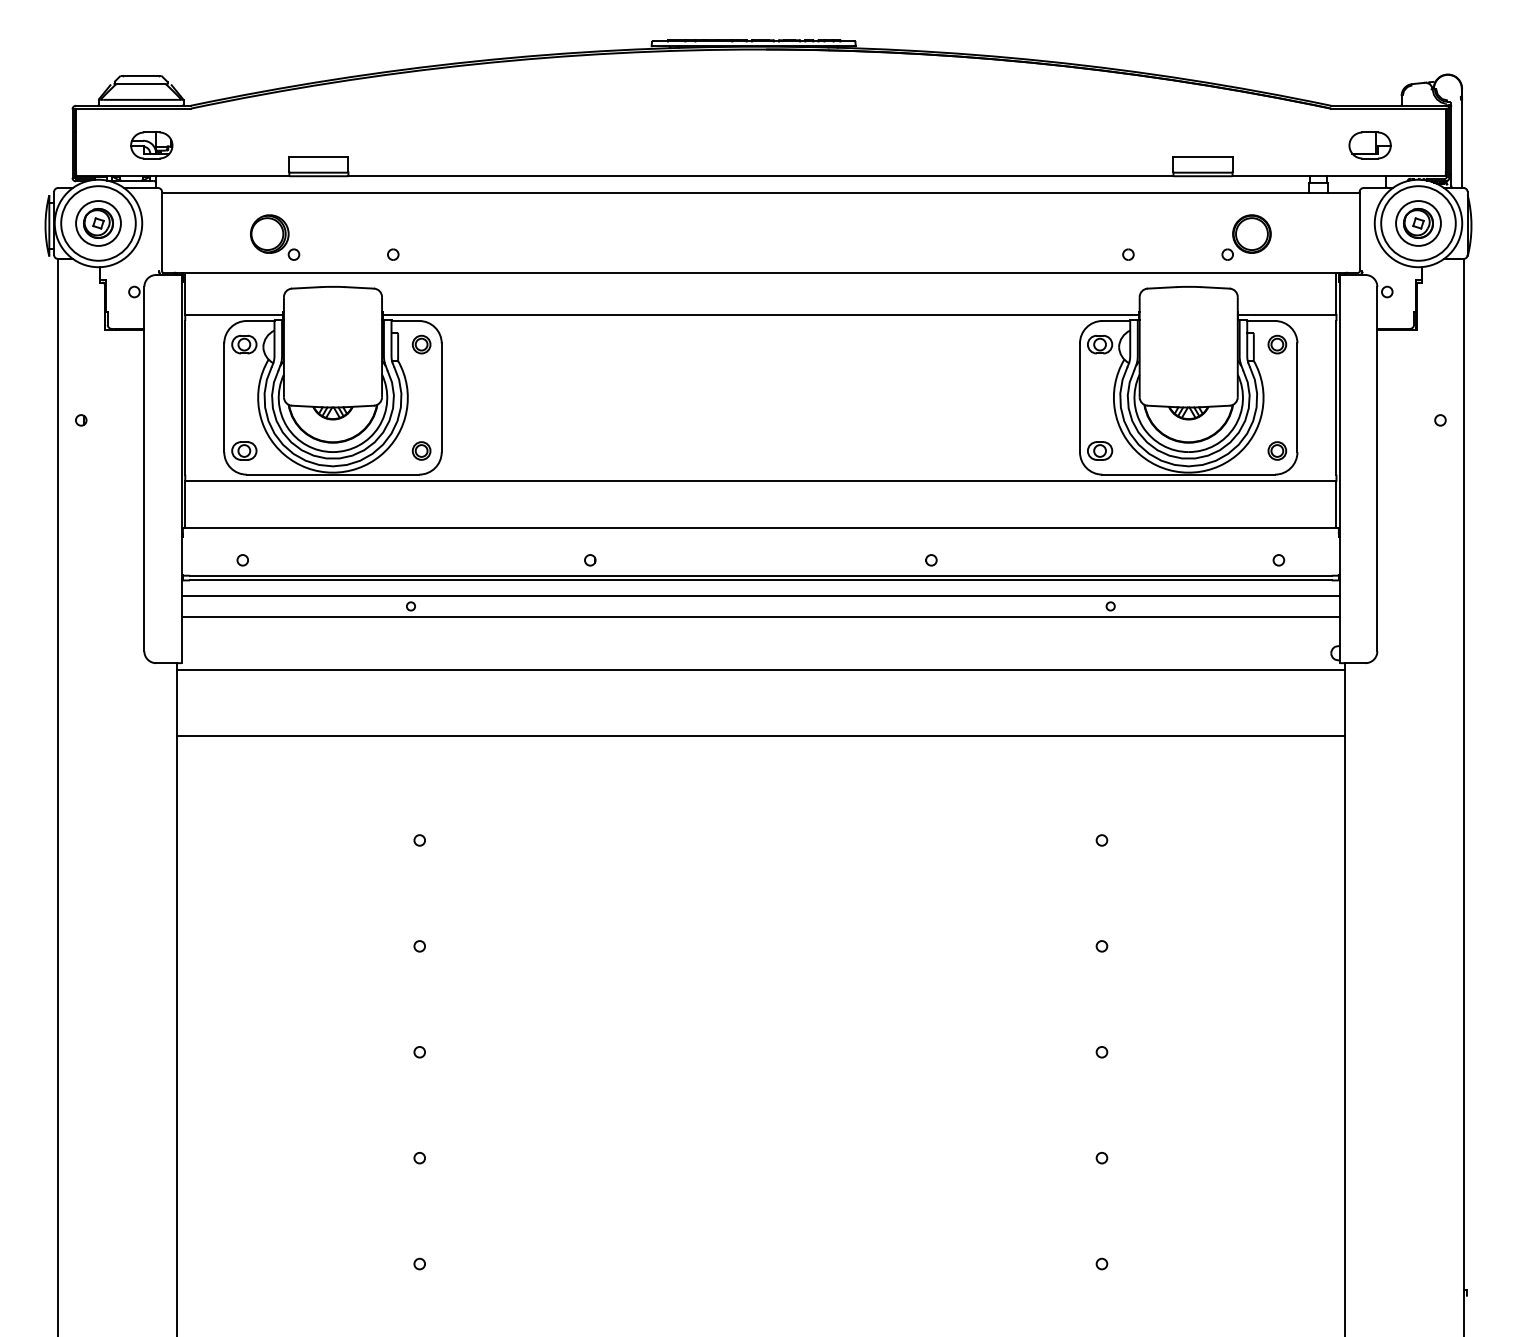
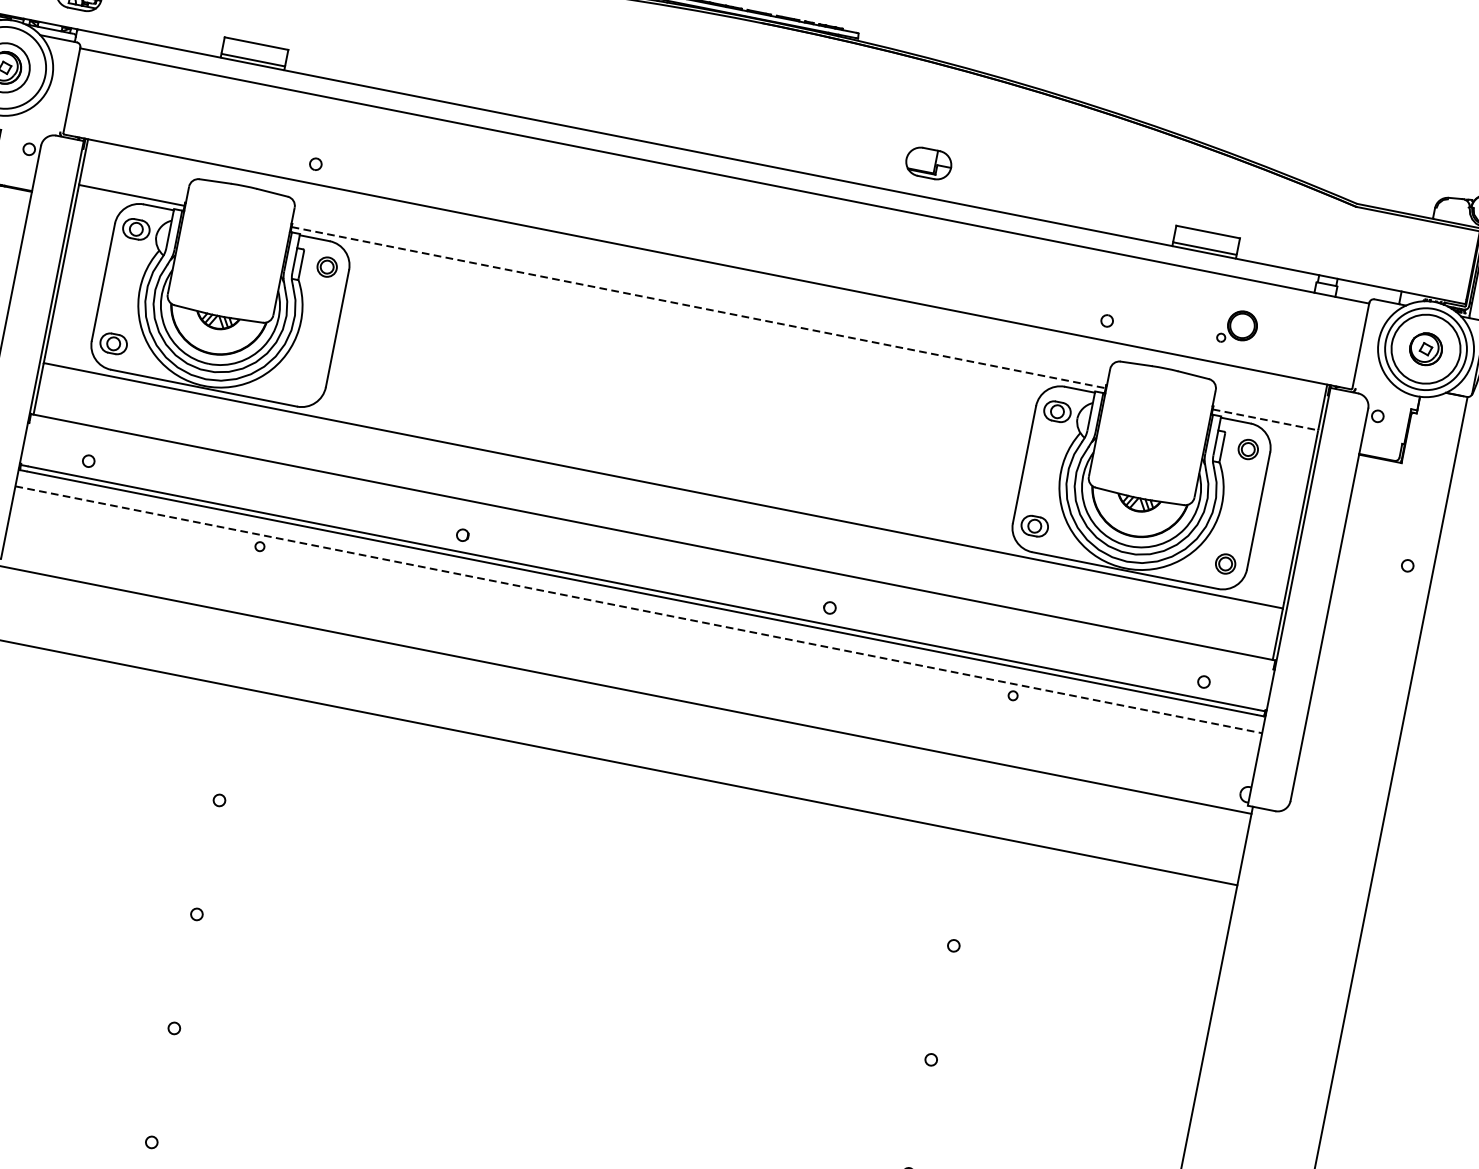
part: (1369, 145) -> (928, 163), moved
circle: (1418, 223) -> (1426, 349), size x1.4
part: (275, 237) -> (192, 120), removed
part: (1246, 237) -> (1237, 327), size x0.7
line: (761, 315) -> (699, 308), solid -> dashed
line: (1287, 315) -> (1265, 420), solid -> dashed
part: (421, 450) -> (304, 381), removed
line: (761, 595) -> (639, 609), solid -> dashed
line: (760, 617) -> (633, 633), removed

